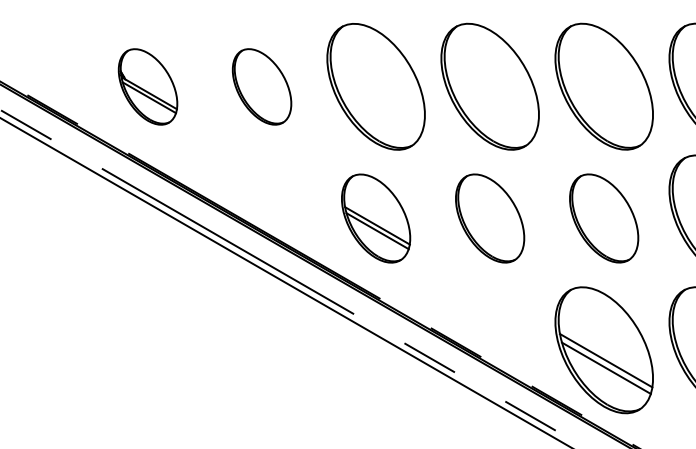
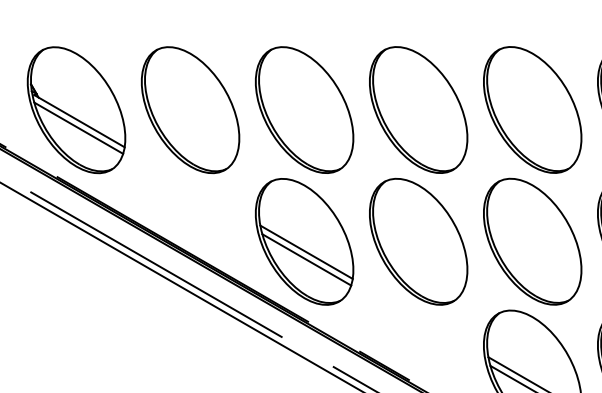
part: (147, 86) -> (75, 109), size x1.67
part: (261, 86) -> (189, 109), size x1.67
part: (375, 218) -> (303, 241), size x1.43
part: (489, 218) -> (417, 241), size x1.43
part: (603, 218) -> (531, 241), size x1.43

